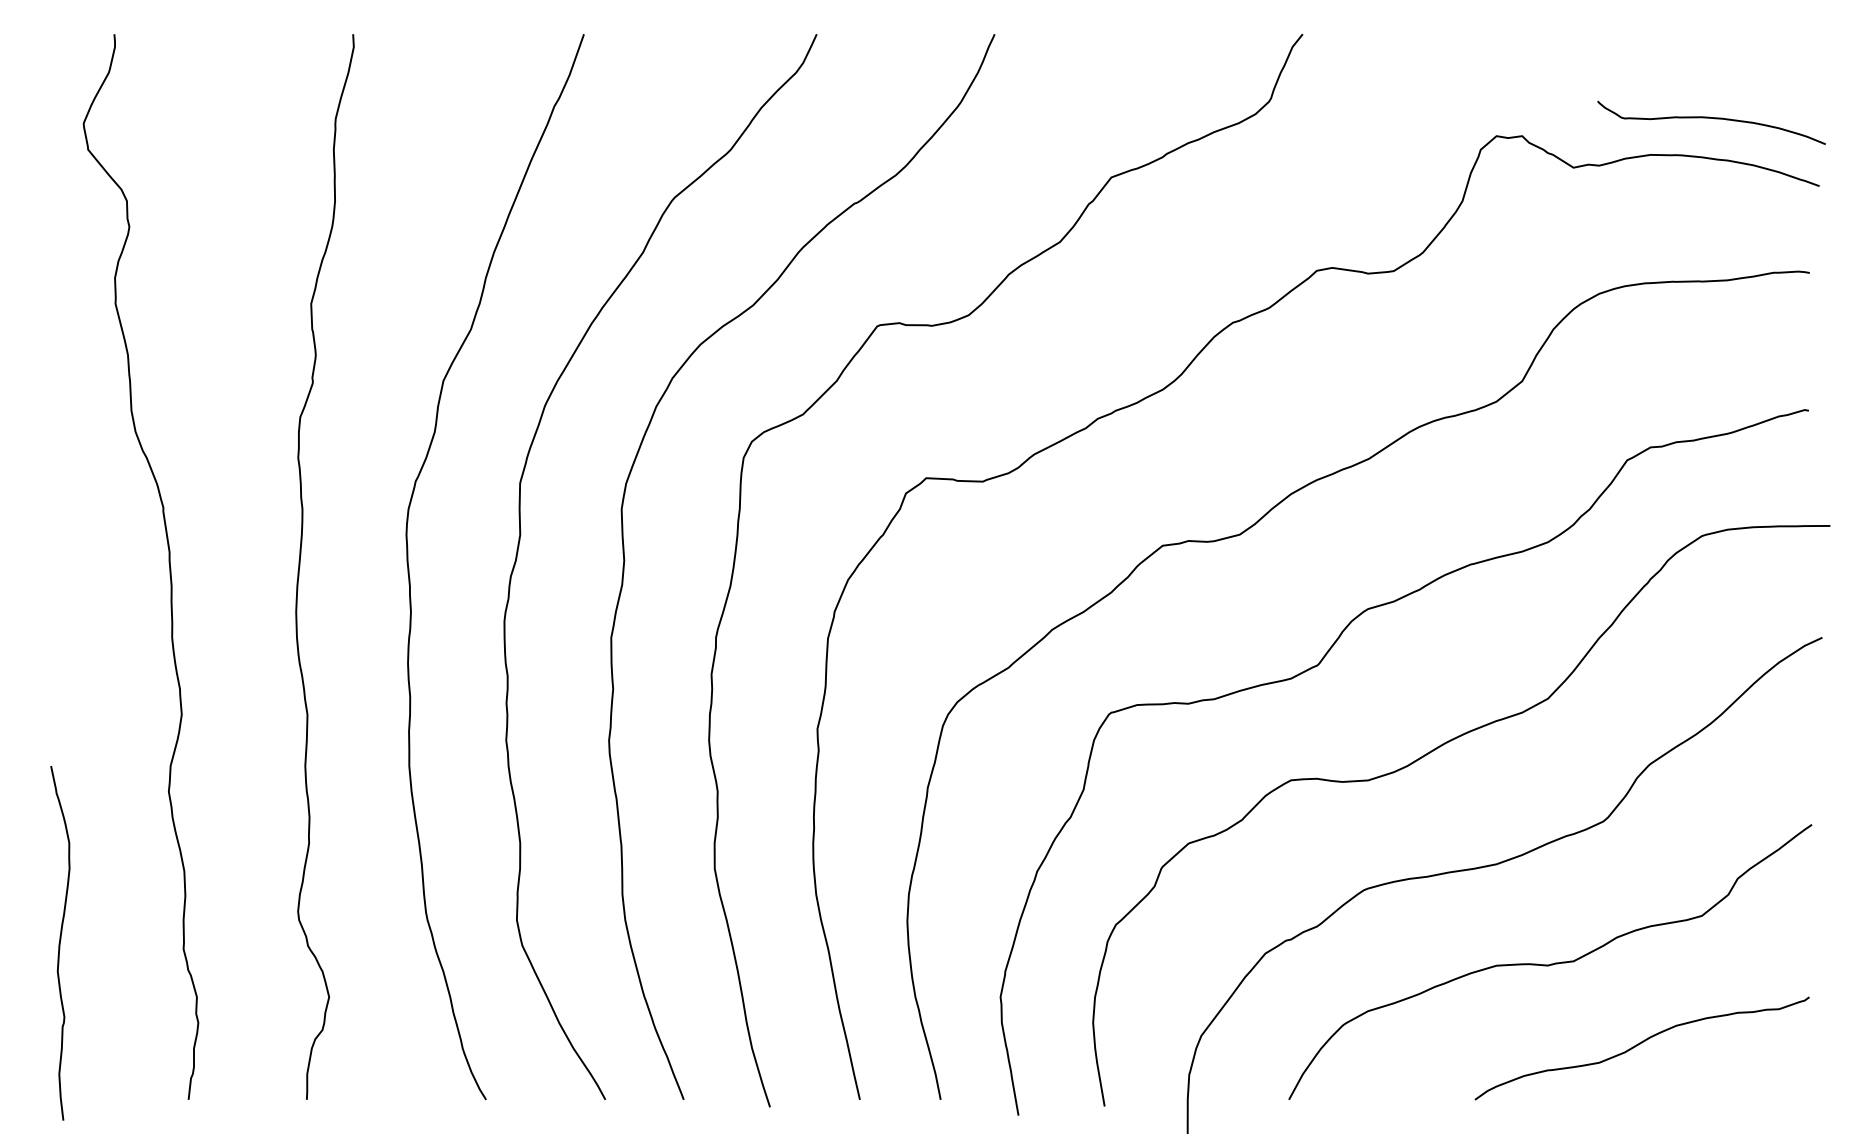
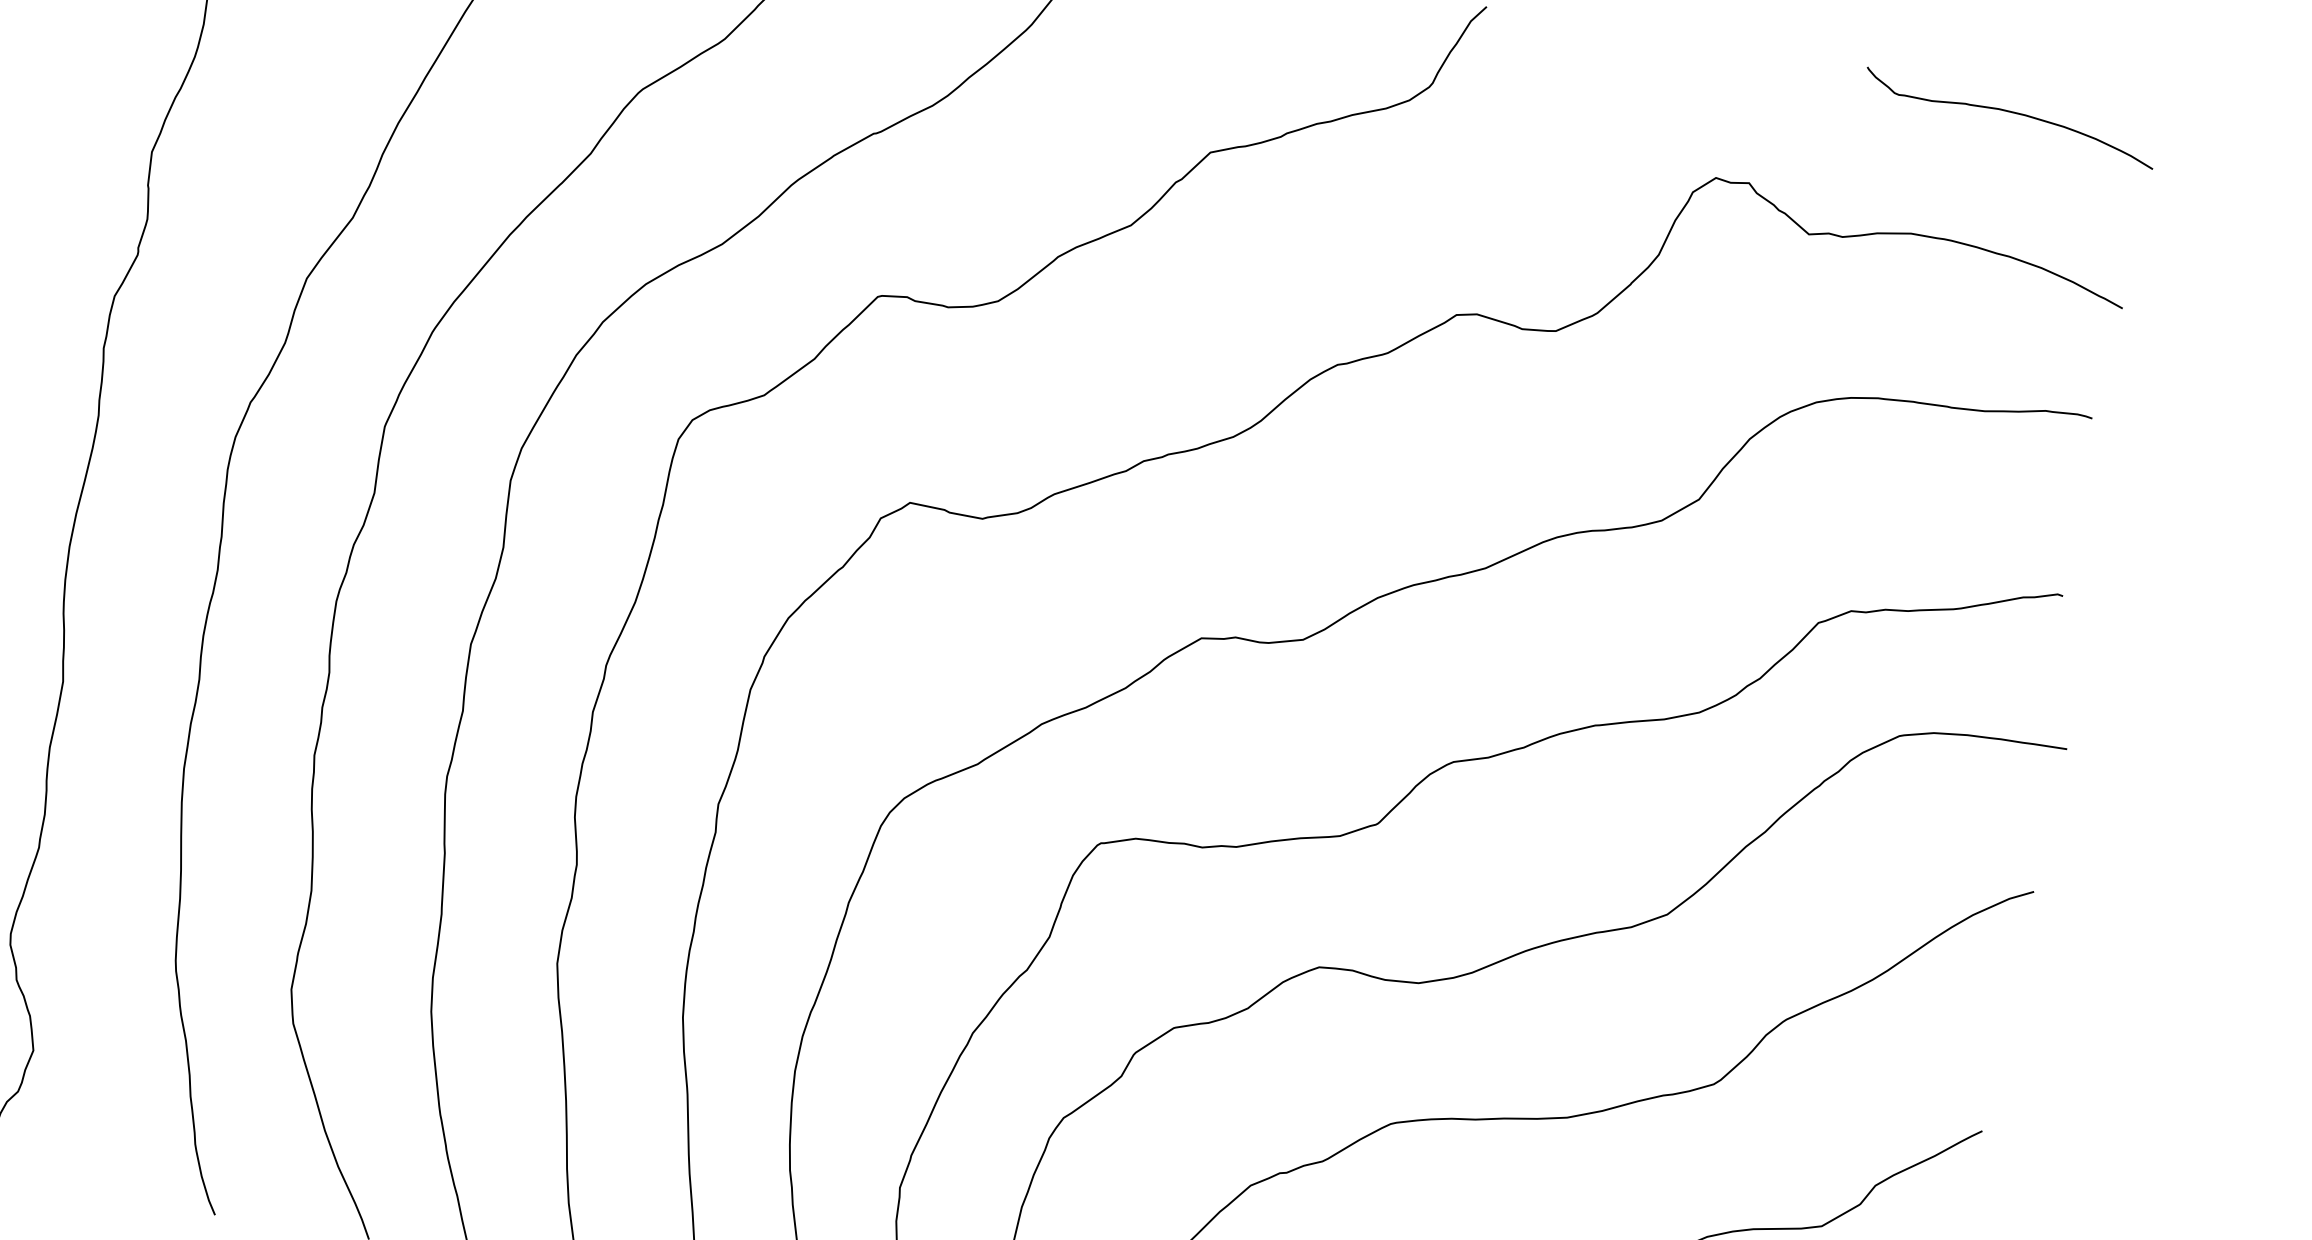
curve: (1711, 118) -> (2010, 112), moved

